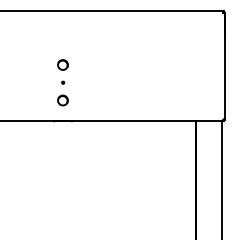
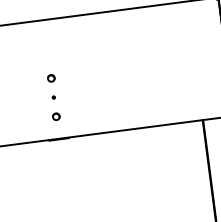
part: (63, 64) -> (51, 77), size x0.62
part: (63, 100) -> (56, 116), size x0.62

